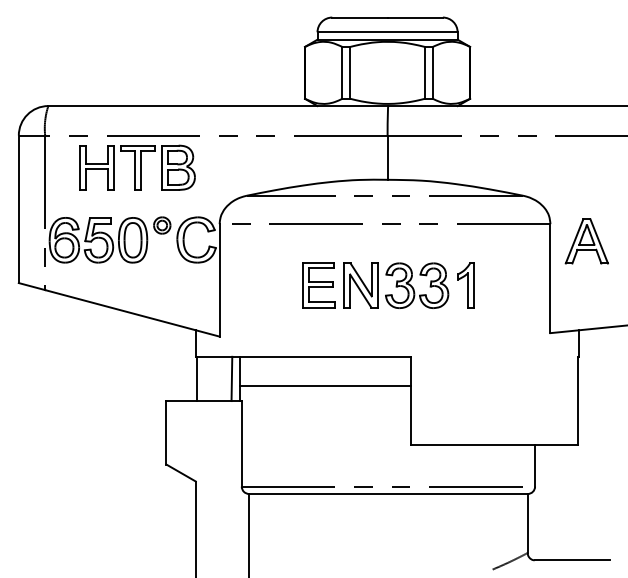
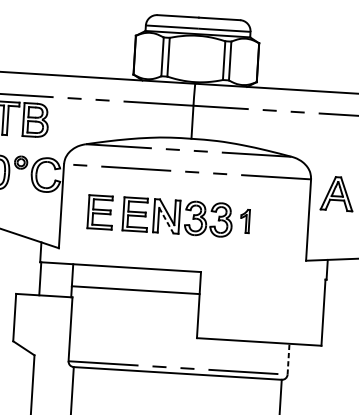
part: (271, 285) -> (99, 212), added
part: (465, 285) -> (244, 221), size x0.7
line: (360, 291) -> (166, 220), solid -> dashed
line: (231, 378) -> (65, 280), removed
line: (535, 465) -> (288, 358), solid -> dashed

